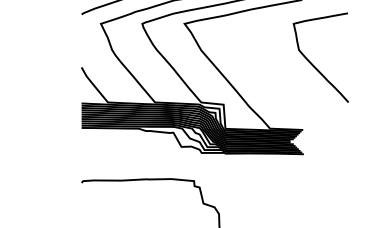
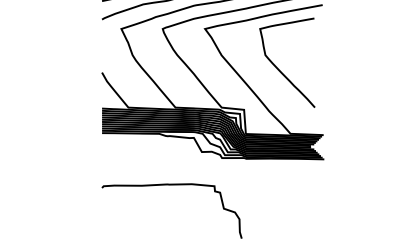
curve: (313, 64) -> (279, 69), moved

